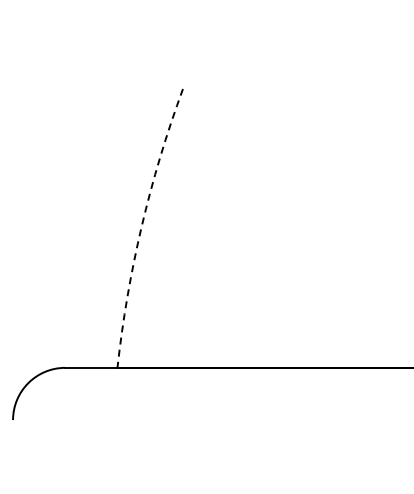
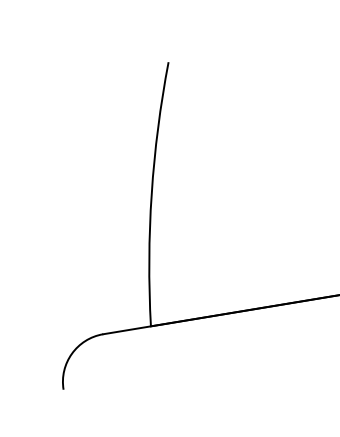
arc: (141, 226) -> (151, 193), dashed -> solid

